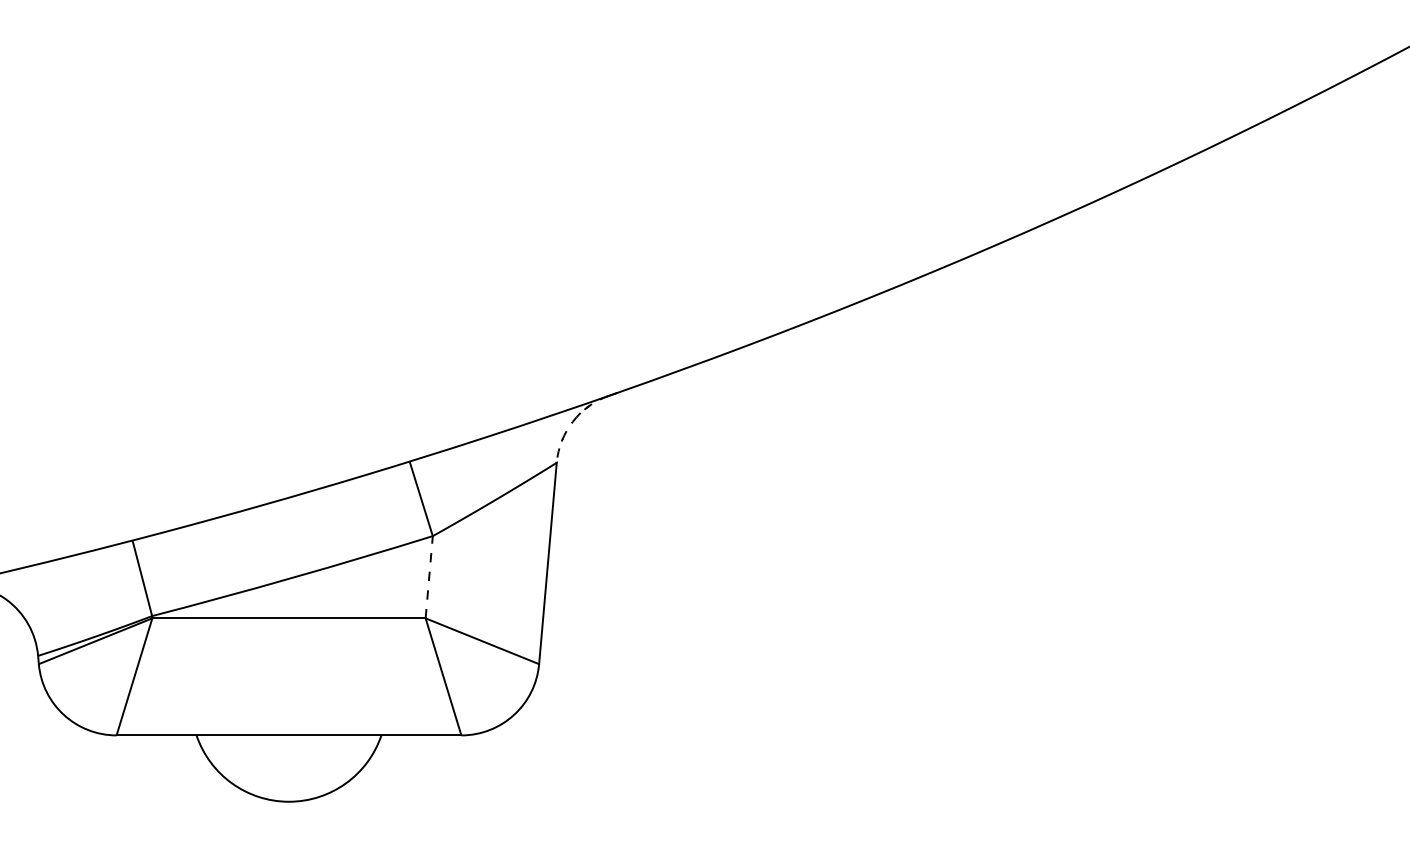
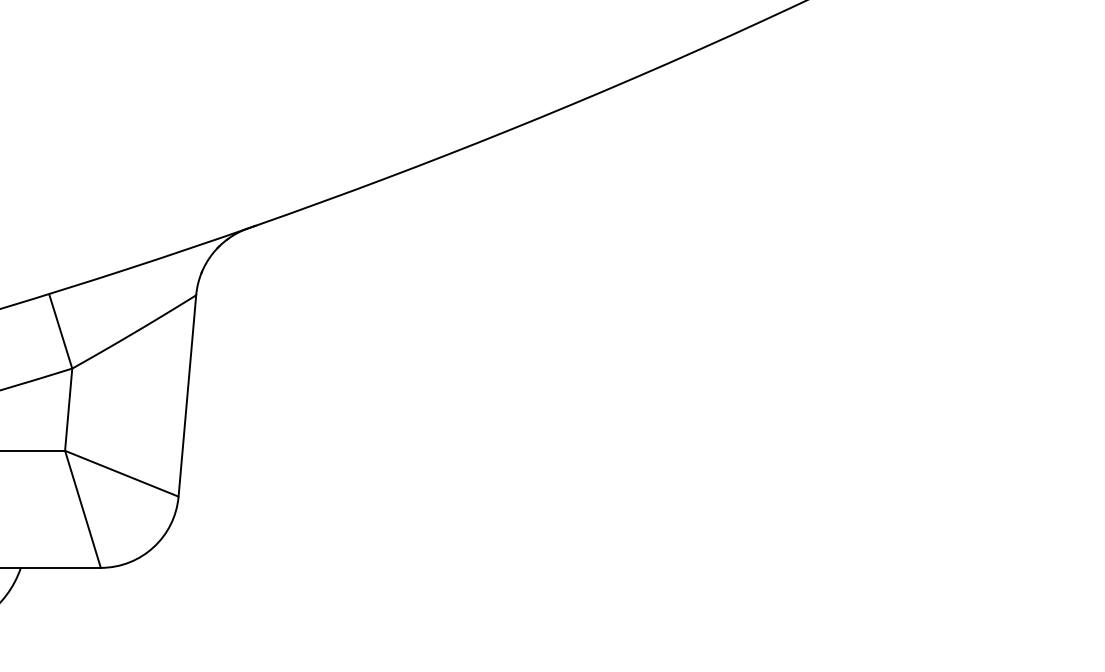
arc: (572, 421) -> (211, 253), dashed -> solid
line: (429, 576) -> (68, 408), dashed -> solid

